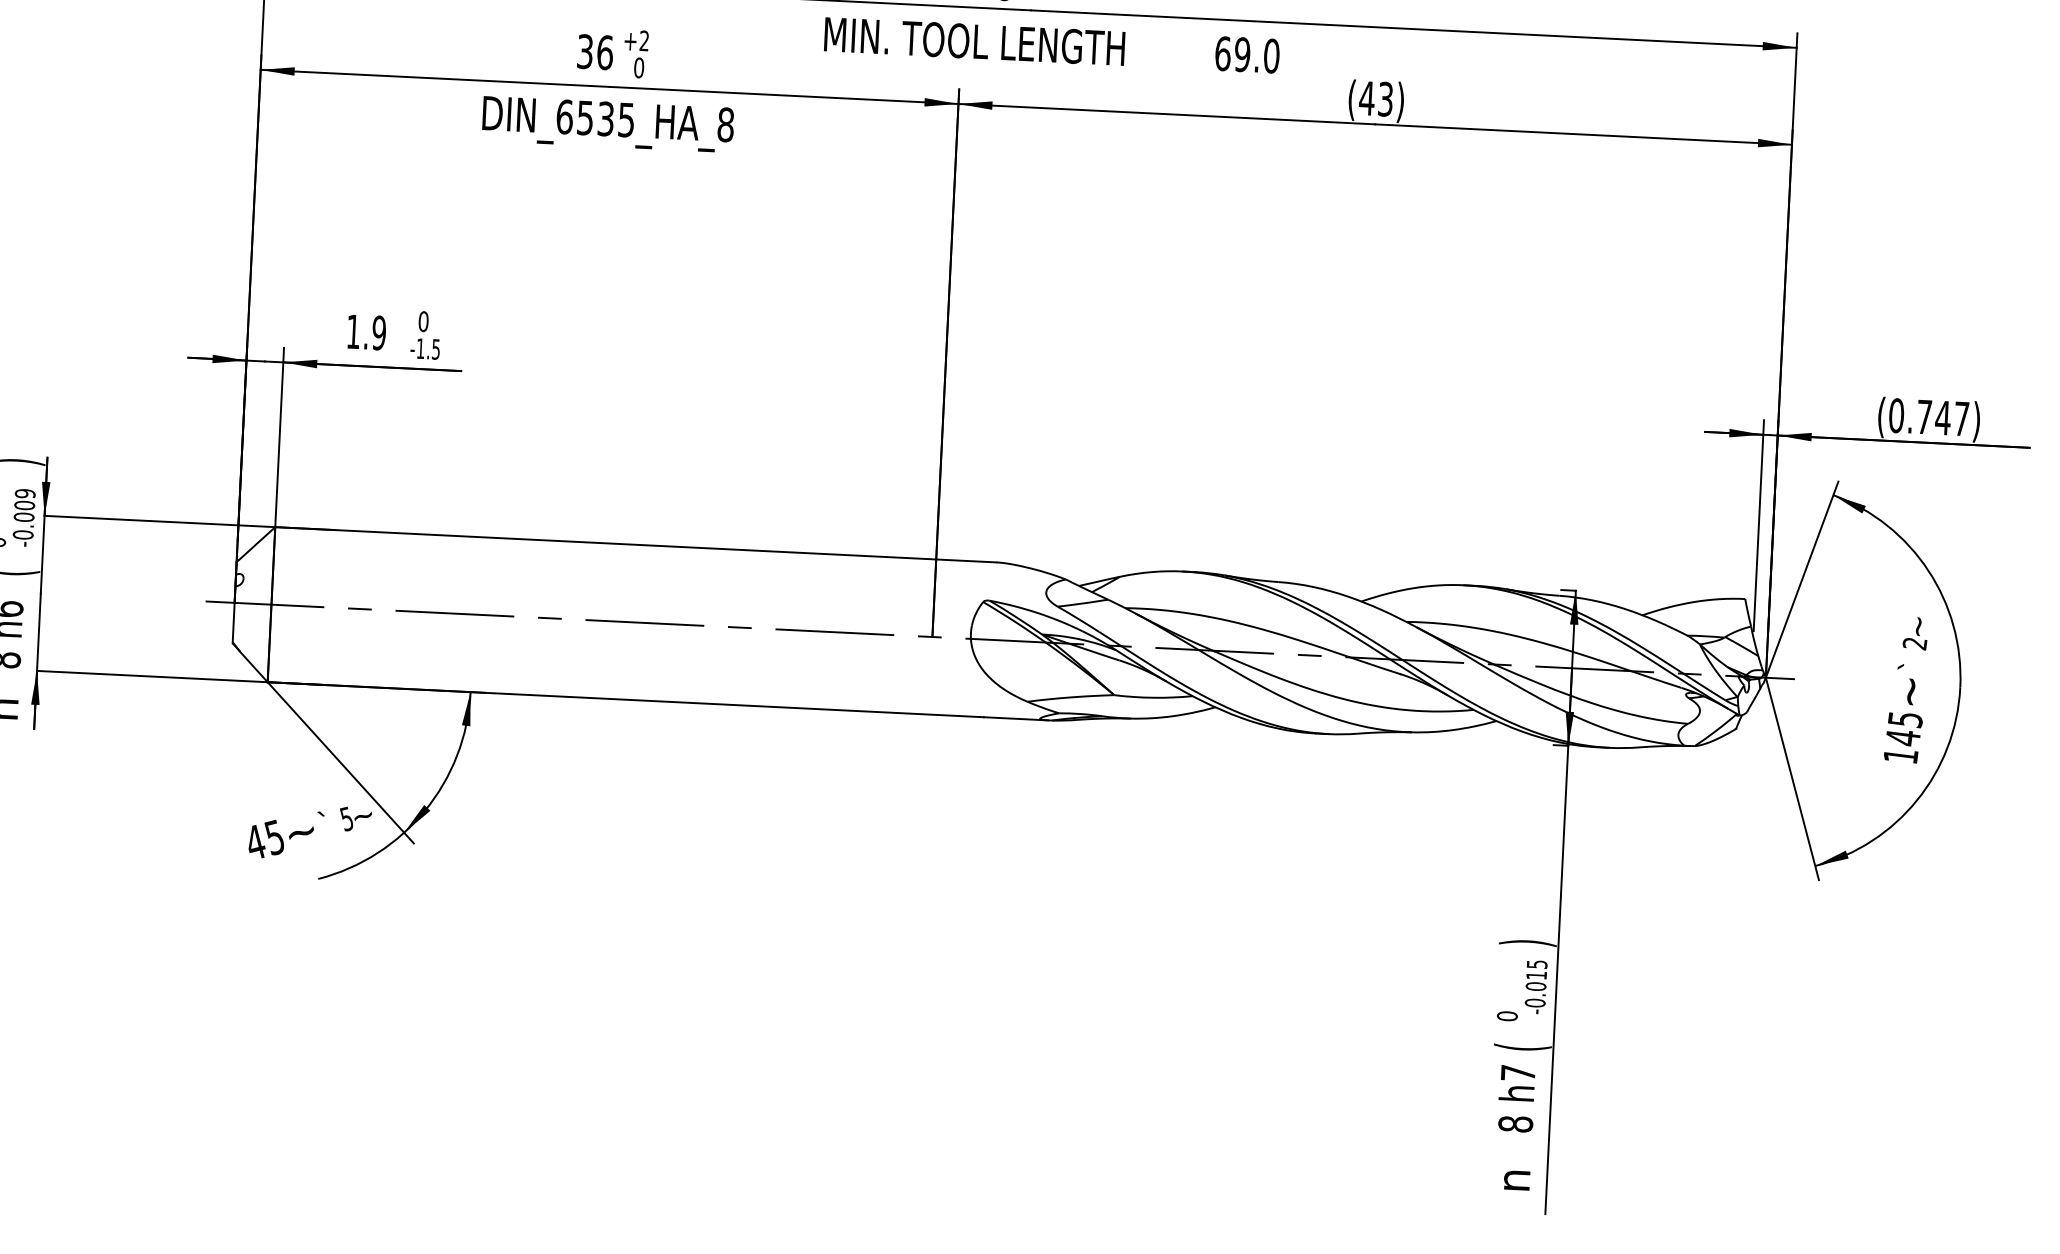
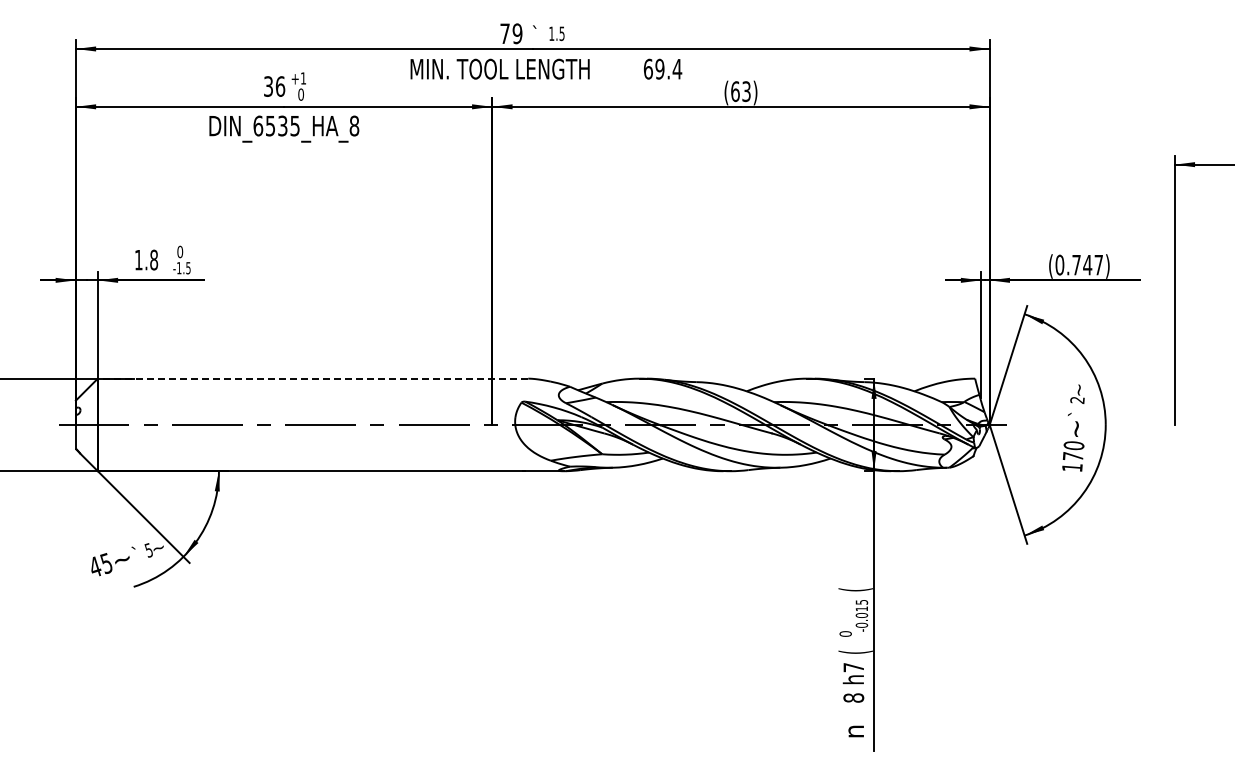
text: (642, 40) -> (302, 78), +2 -> +1
text: (1271, 54) -> (677, 68), 69.0 -> 69.4
text: (1365, 98) -> (734, 91), (43) -> (63)
text: (379, 333) -> (154, 260), 1.9 -> 1.8
line: (634, 544) -> (312, 378), solid -> dashed
text: (1904, 729) -> (1073, 451), 145 -> 170
text: (1527, 942) -> (855, 589), ) -> (

